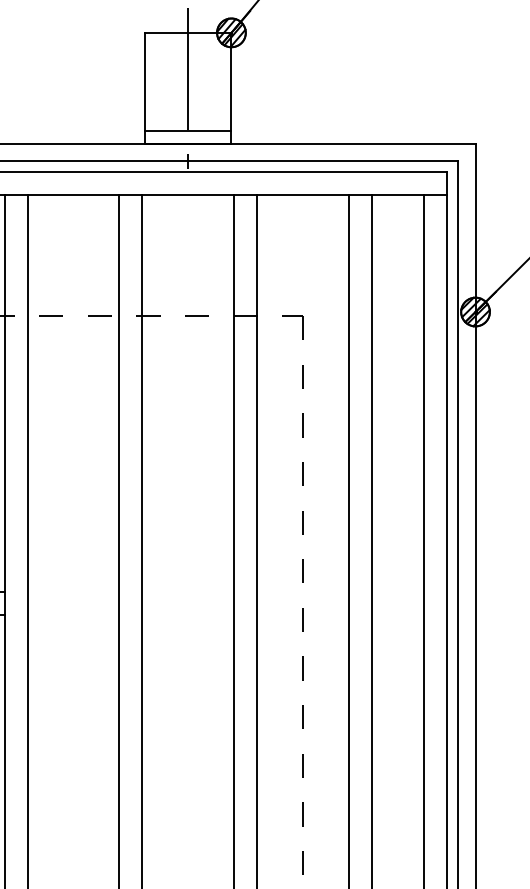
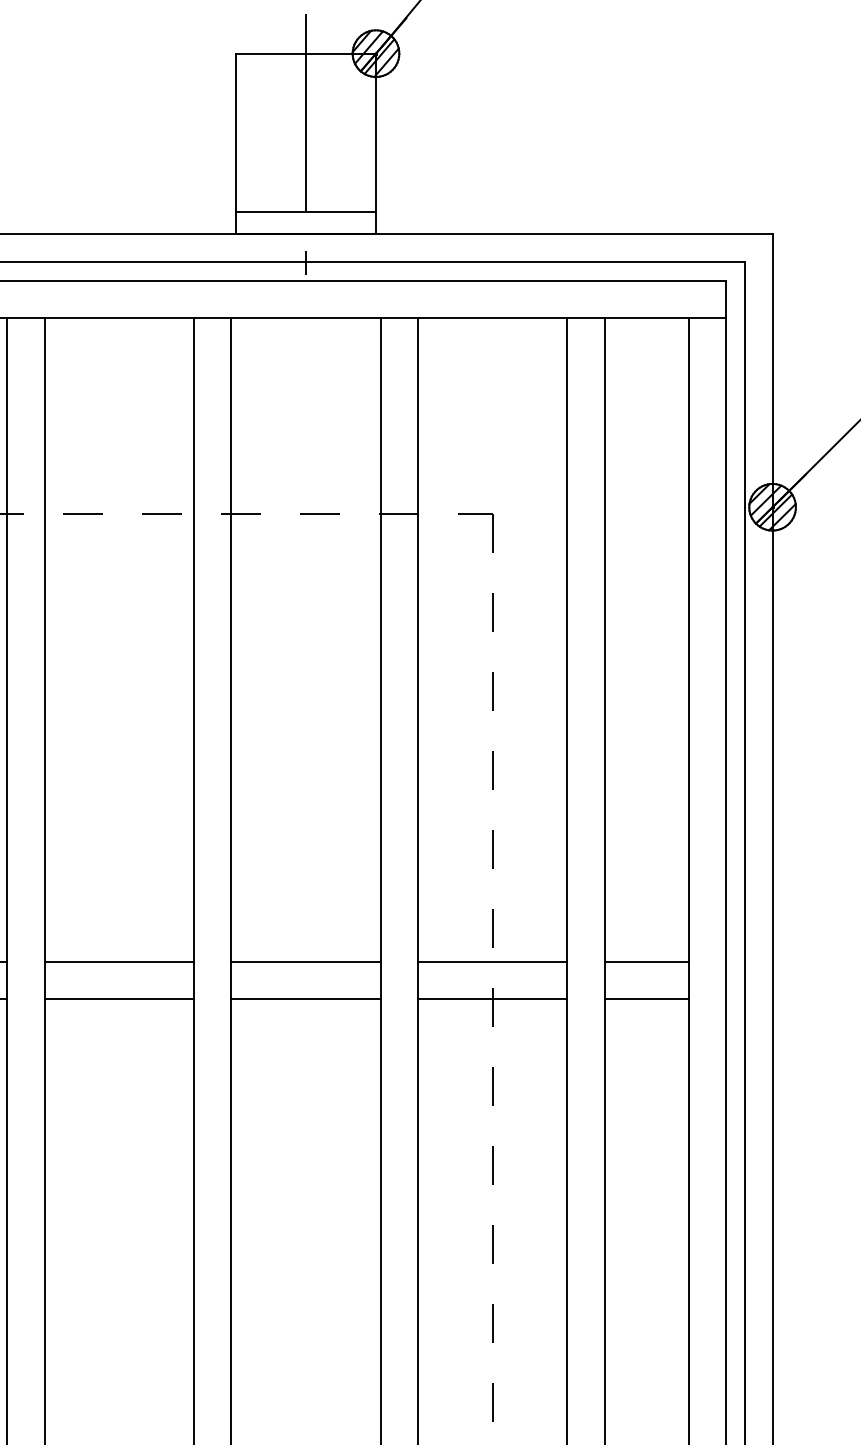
line: (73, 591) -> (119, 961), added
line: (188, 591) -> (306, 961), added
line: (303, 591) -> (493, 961), added
line: (397, 591) -> (645, 961), added
line: (73, 614) -> (119, 998), added
line: (188, 614) -> (306, 998), added
line: (303, 614) -> (493, 998), added
line: (397, 614) -> (645, 998), added

